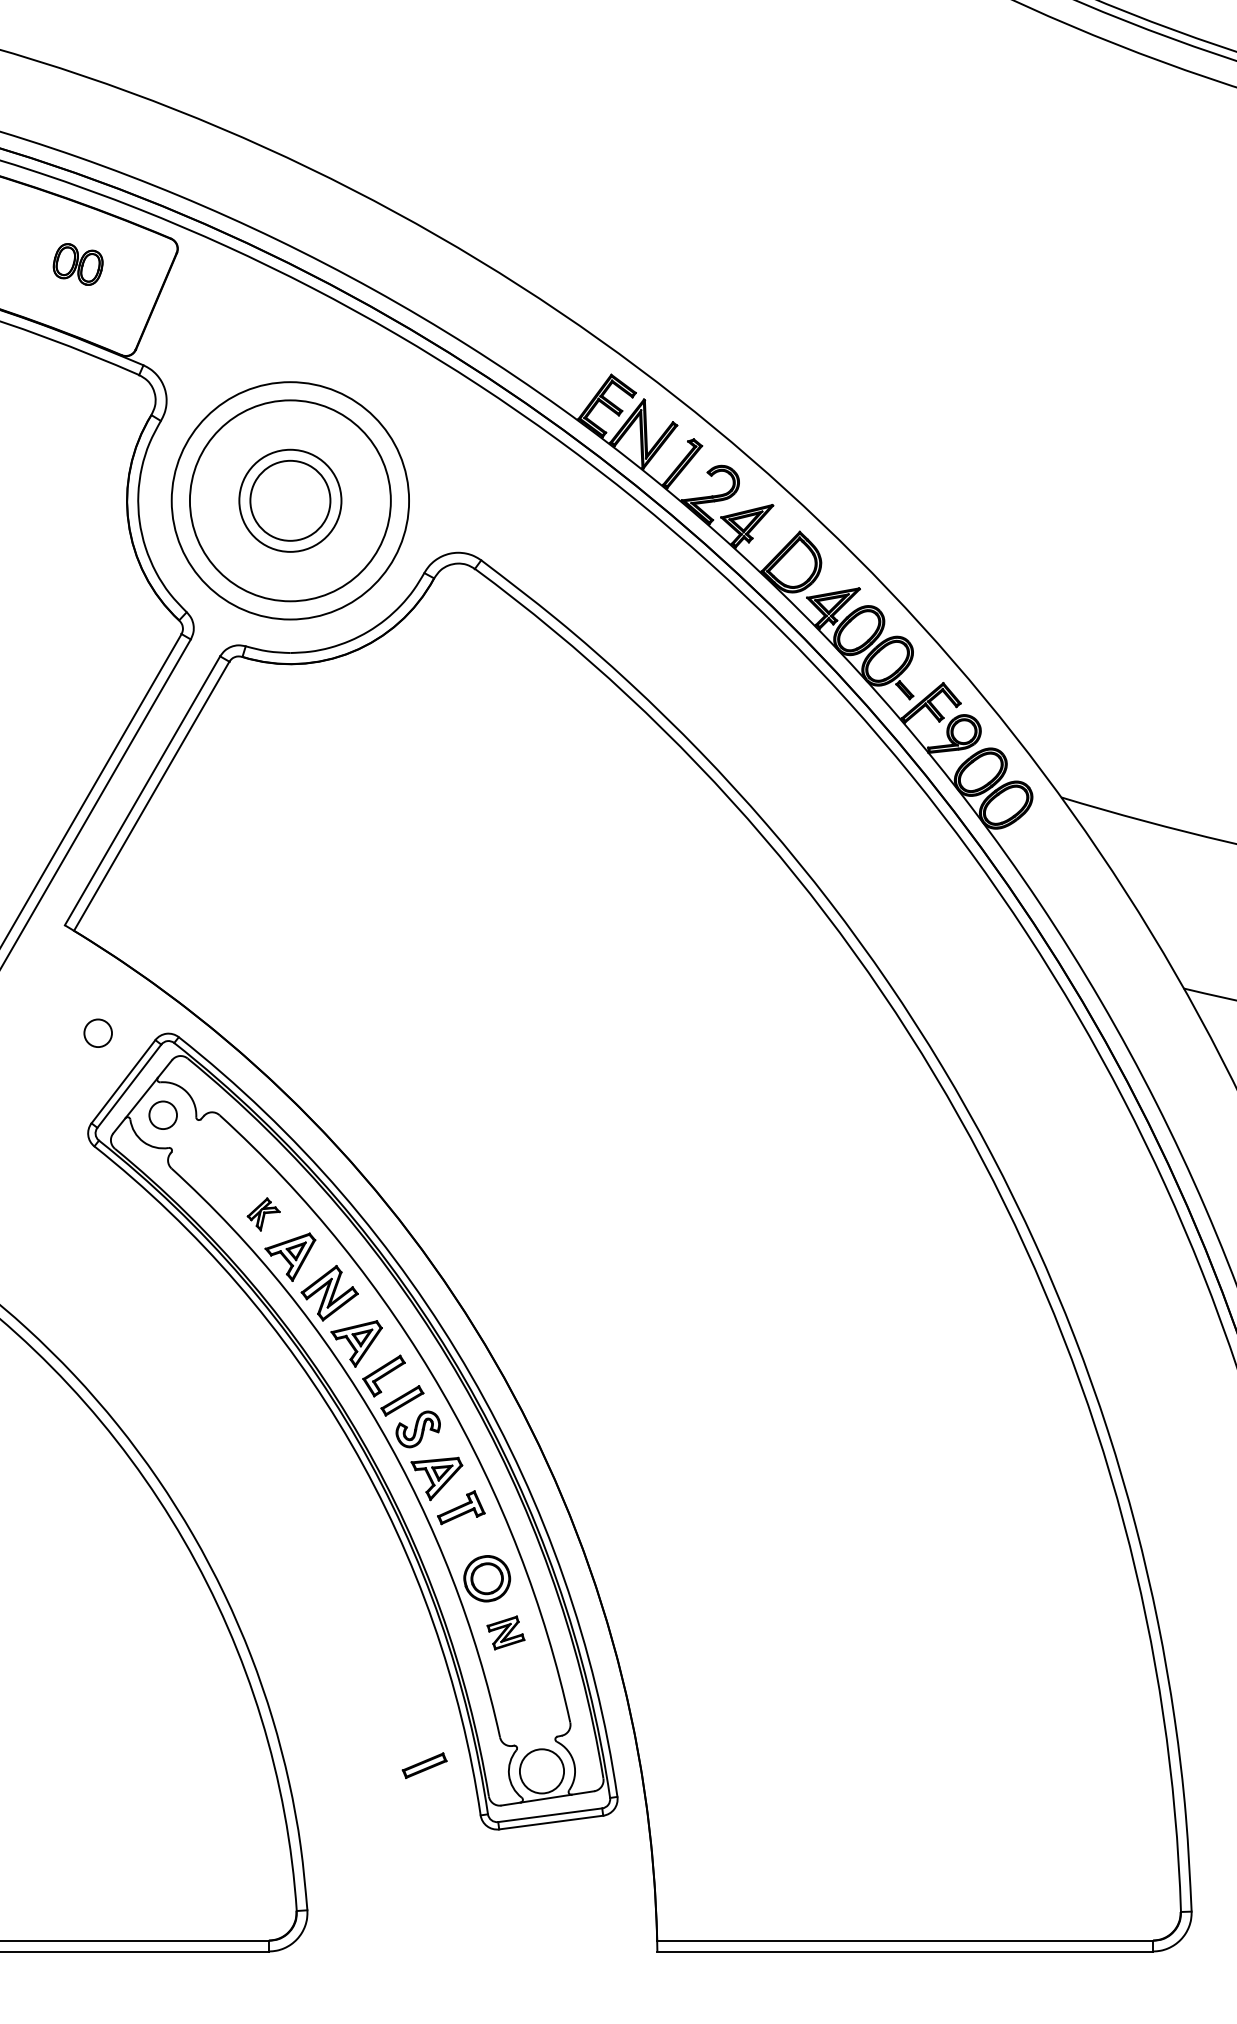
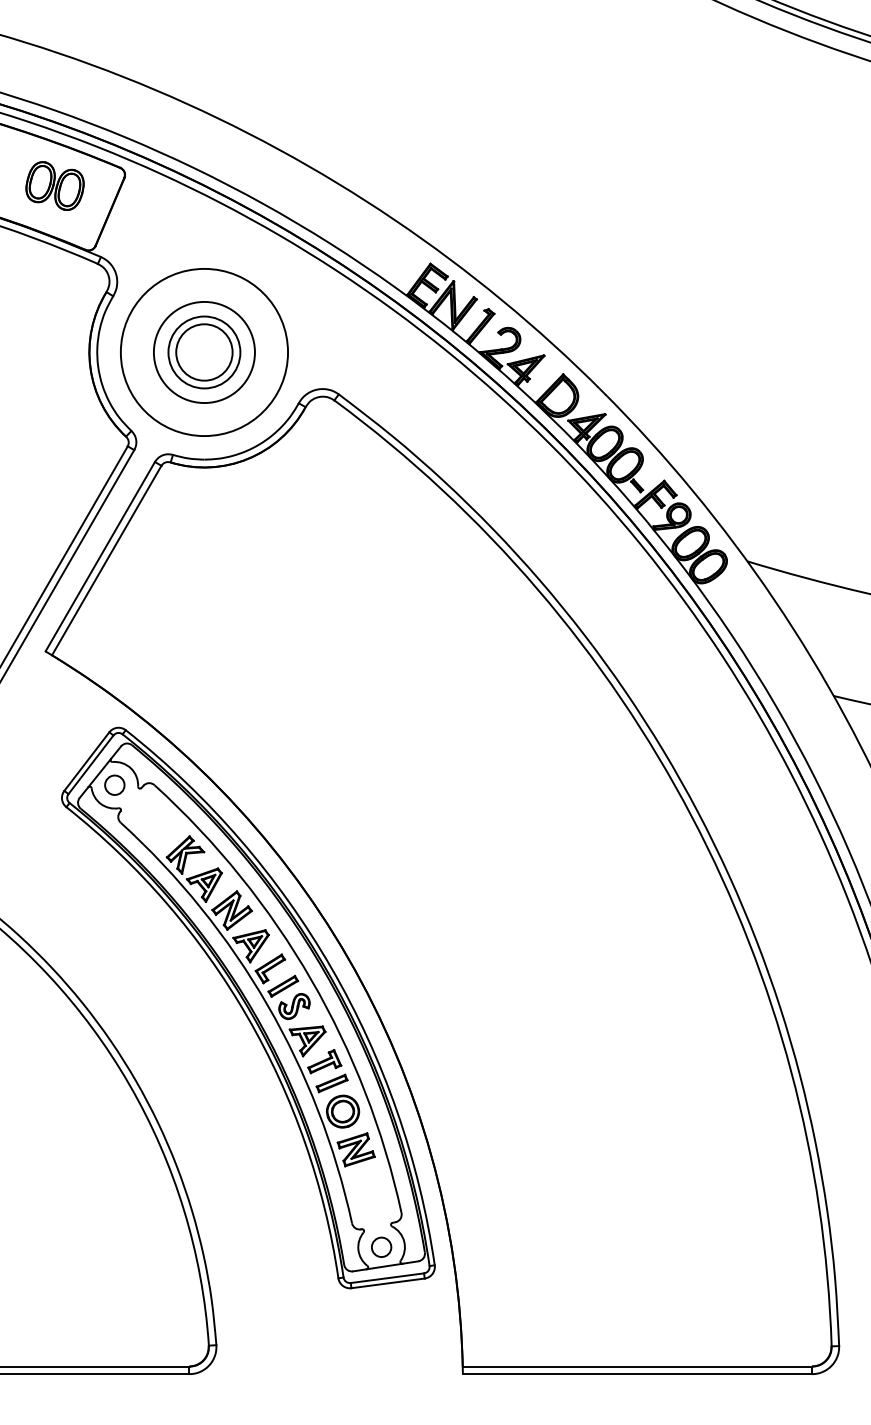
part: (77, 264) -> (54, 186), size x1.67
circle: (290, 500) -> (204, 352), size x0.71
circle: (97, 1032) -> (68, 726), removed
part: (263, 1214) -> (185, 855), size x1.67
part: (505, 1632) -> (355, 1149), size x1.43
part: (424, 1765) -> (331, 1083), moved
circle: (541, 1771) -> (381, 1247), size x0.62

